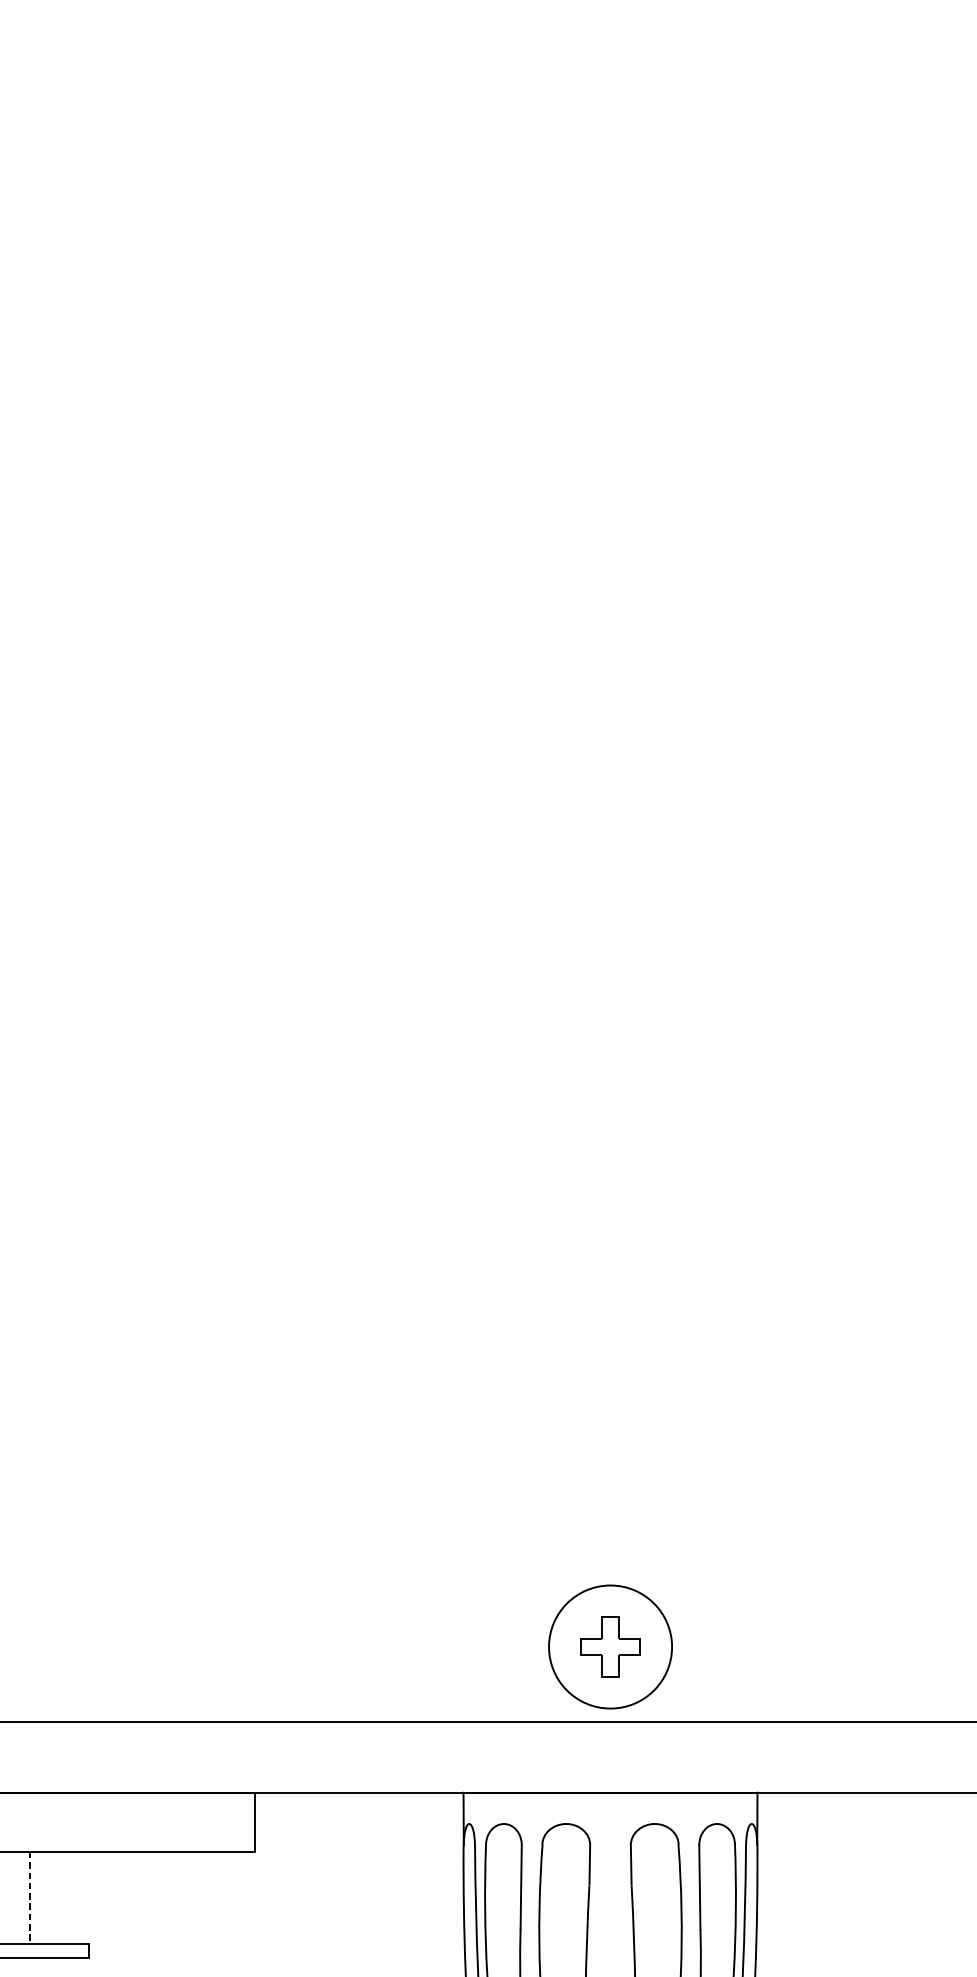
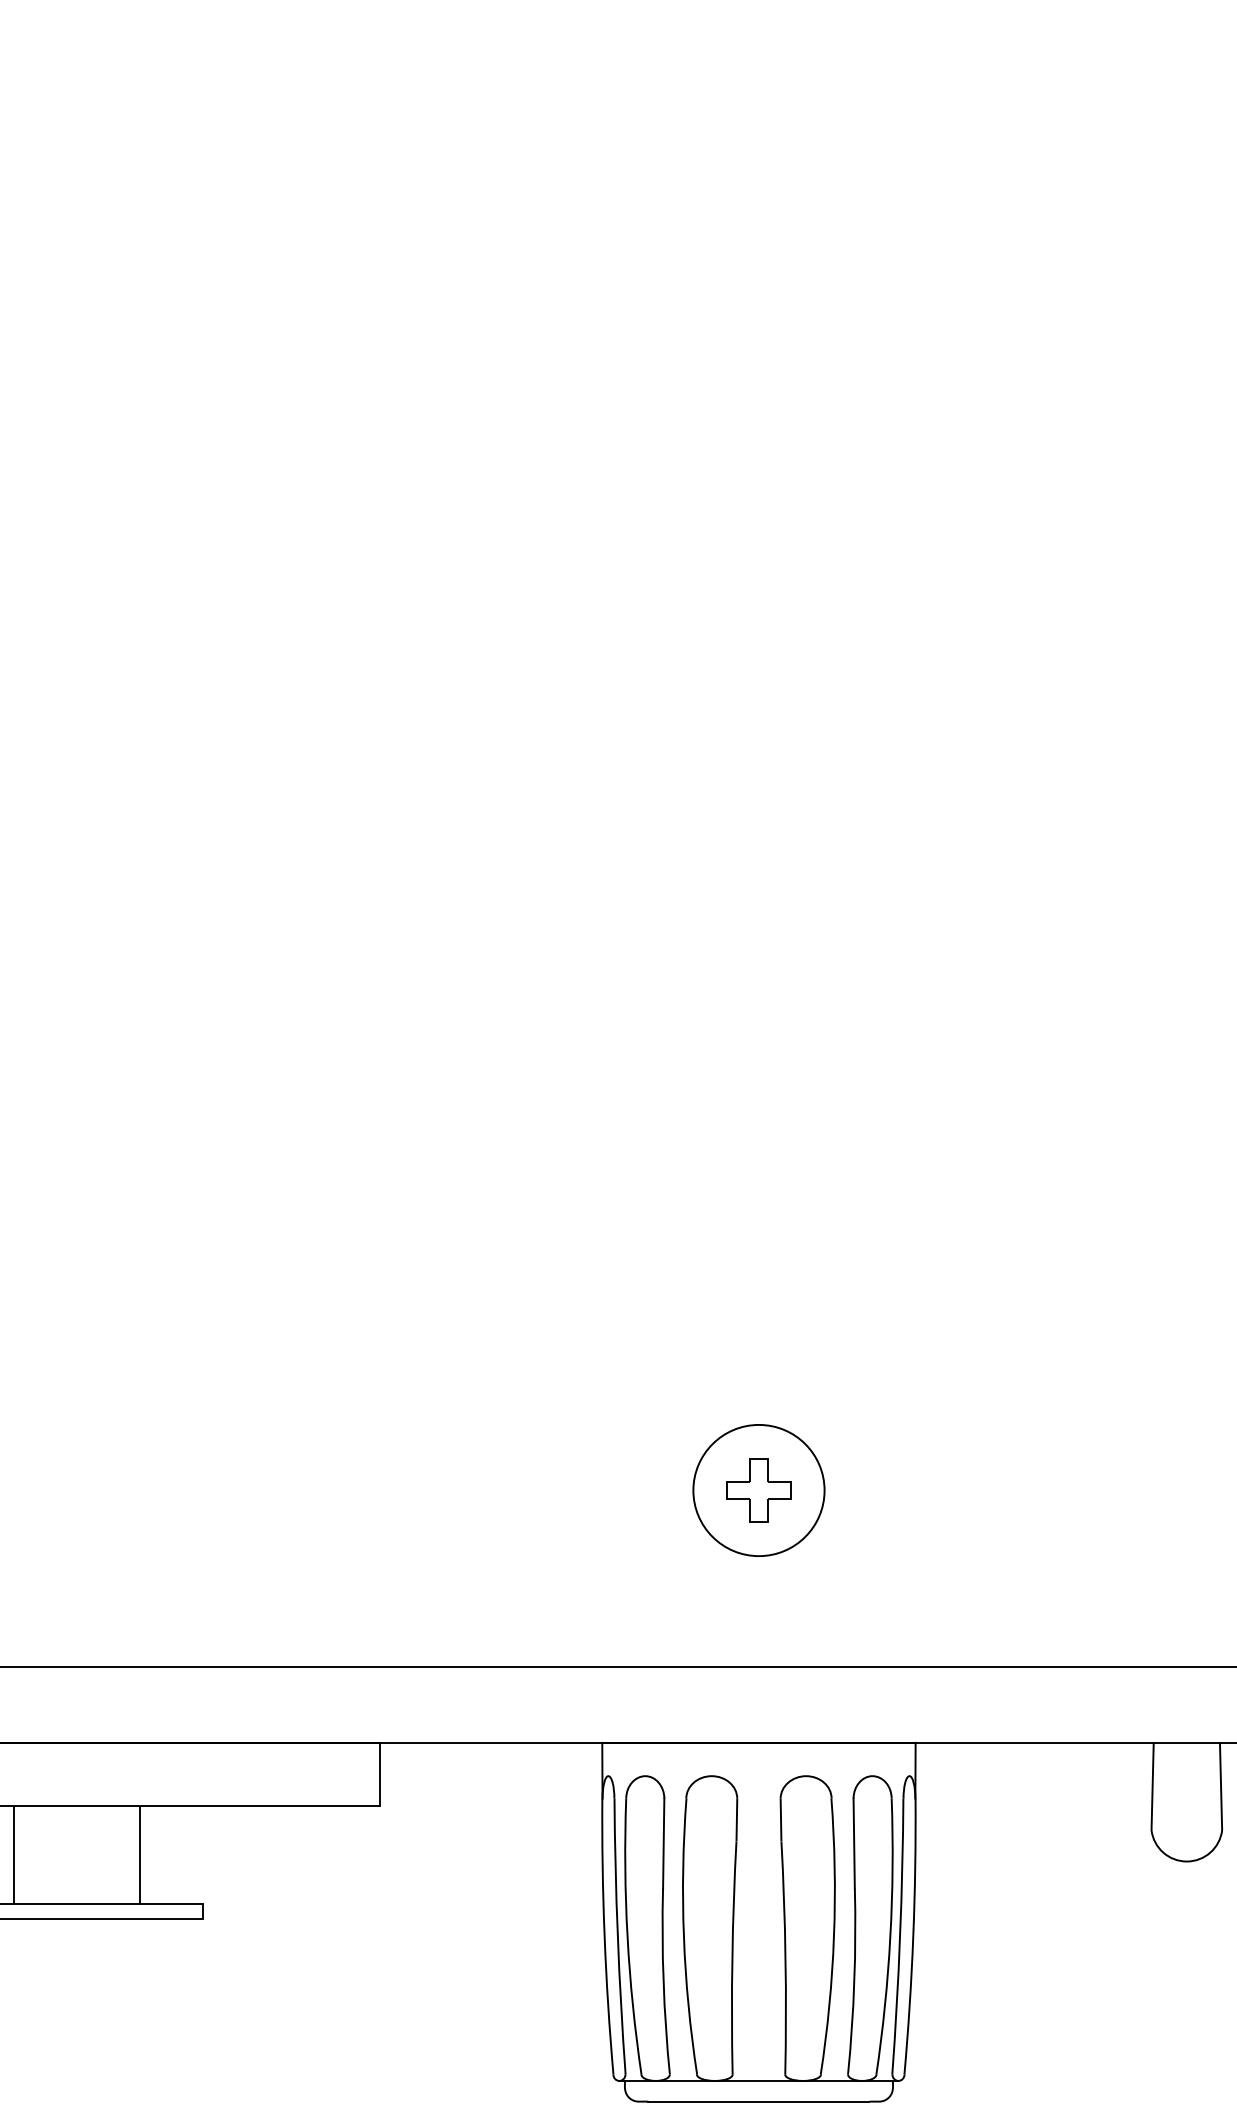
part: (610, 1647) -> (758, 1490), moved
line: (29, 1898) -> (139, 1855), dashed -> solid

